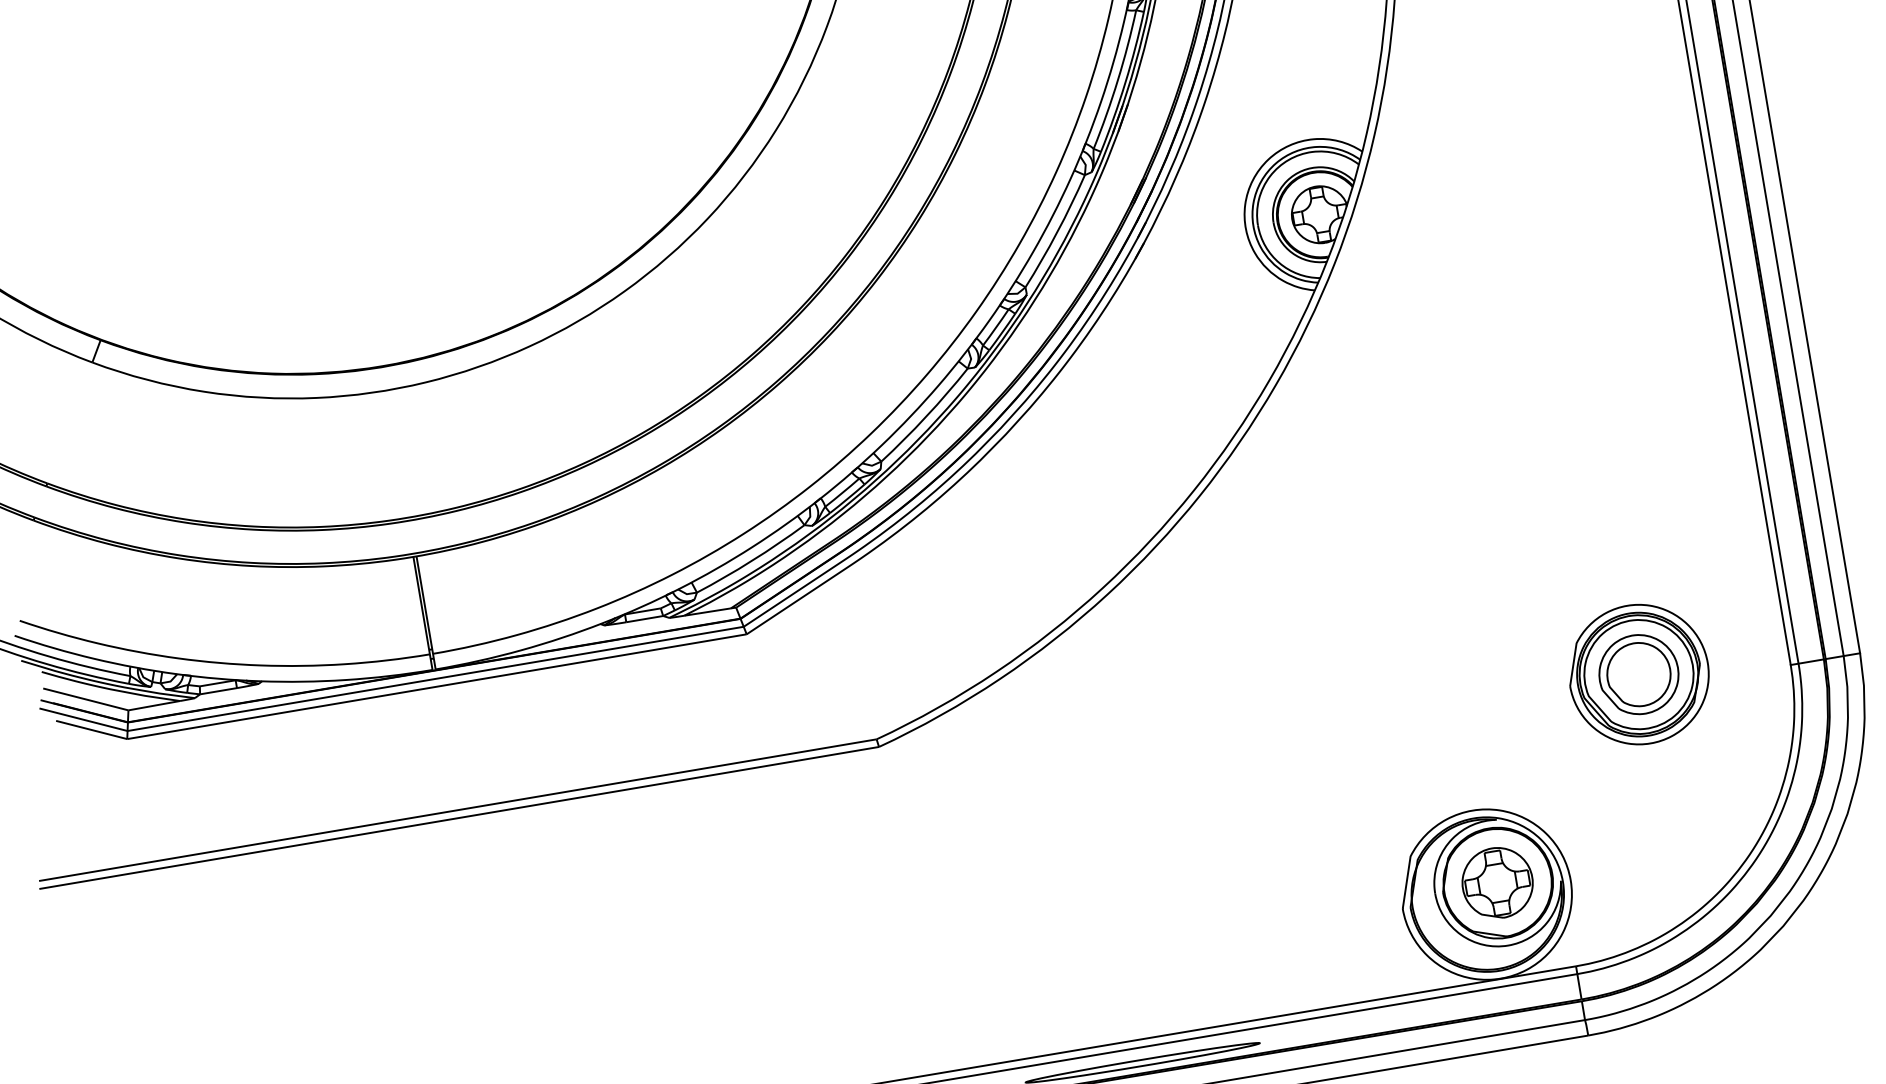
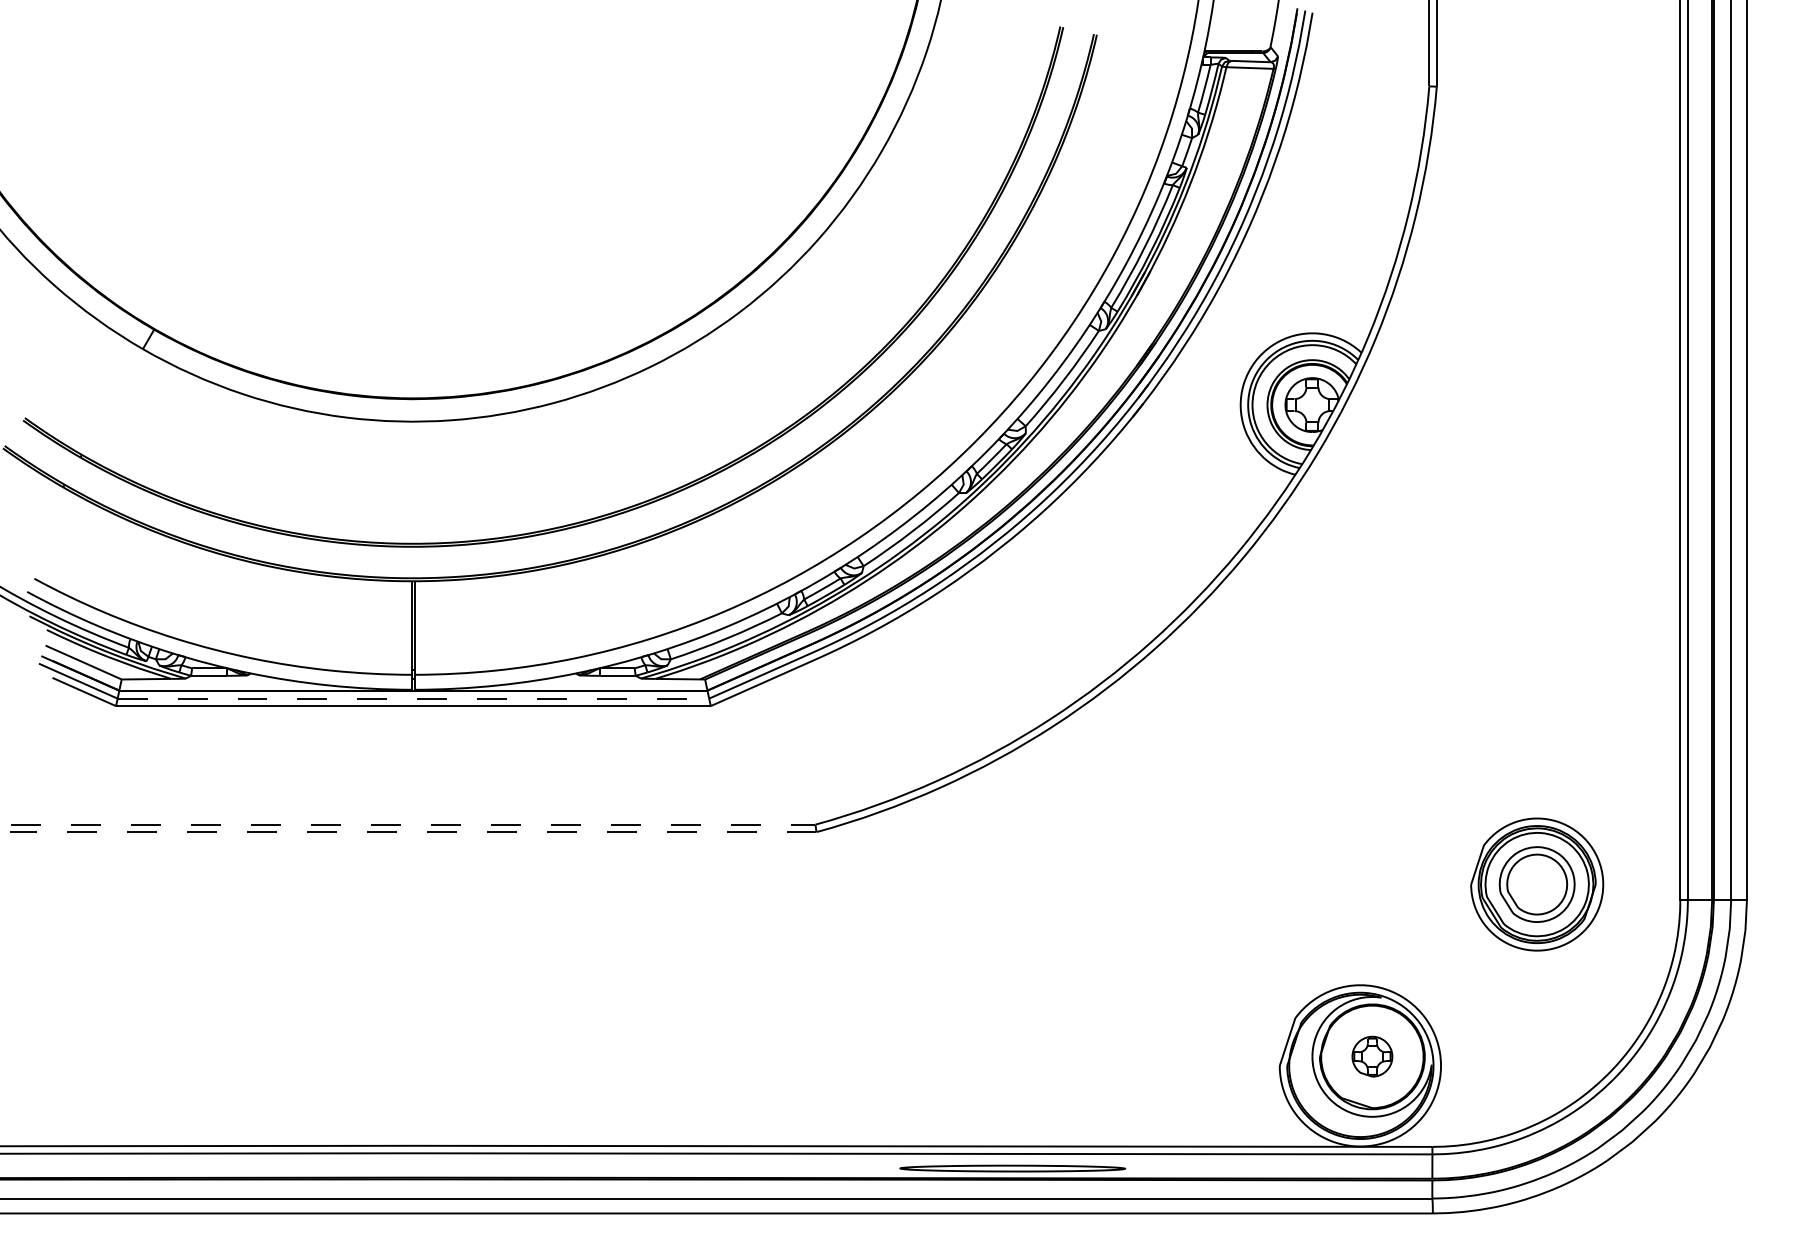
line: (435, 678) -> (413, 698), solid -> dashed
line: (457, 810) -> (413, 824), solid -> dashed
line: (458, 818) -> (412, 832), solid -> dashed
part: (1497, 882) -> (1372, 1056), size x0.6

